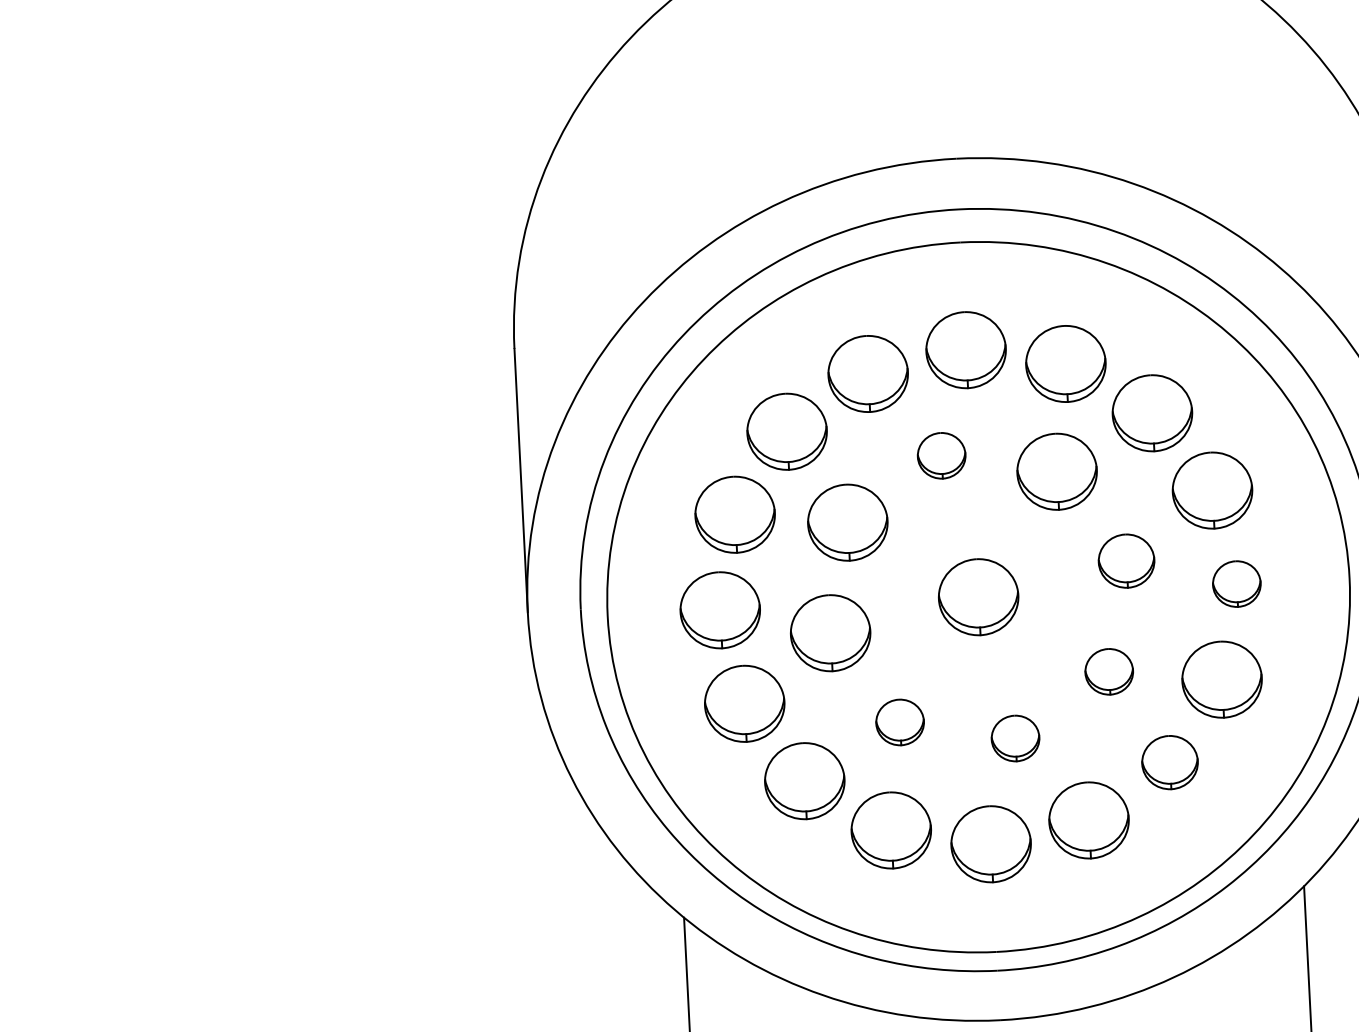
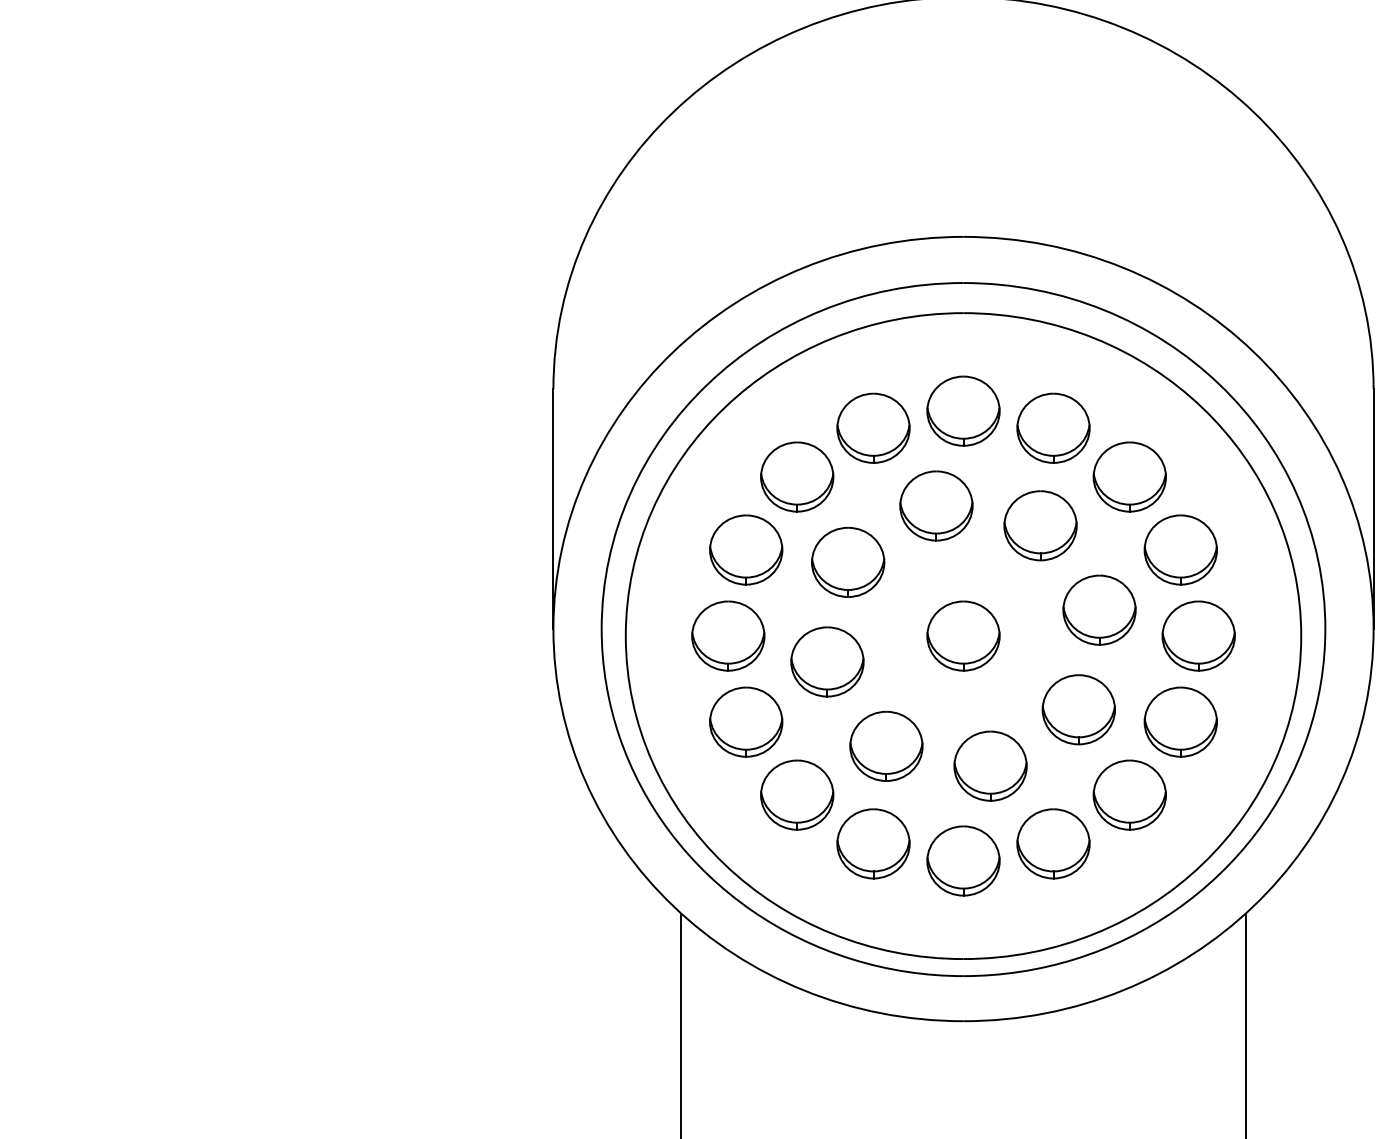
part: (941, 455) -> (936, 505), size x1.67
part: (1126, 560) -> (1099, 609), size x1.43
part: (1236, 583) -> (1198, 635), size x1.67
part: (1109, 671) -> (1078, 709), size x1.67
part: (900, 721) -> (886, 745), size x1.67
part: (1015, 737) -> (990, 765), size x1.67
part: (1169, 761) -> (1129, 794), size x1.43

